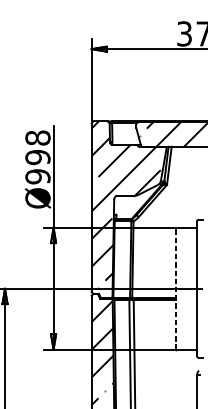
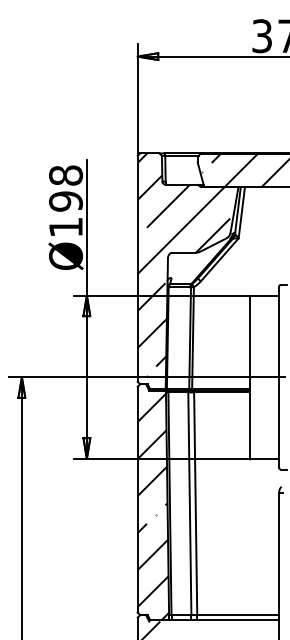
text: (38, 176) -> (66, 227), Ø998 -> Ø198
line: (175, 288) -> (250, 377), dashed -> solid

